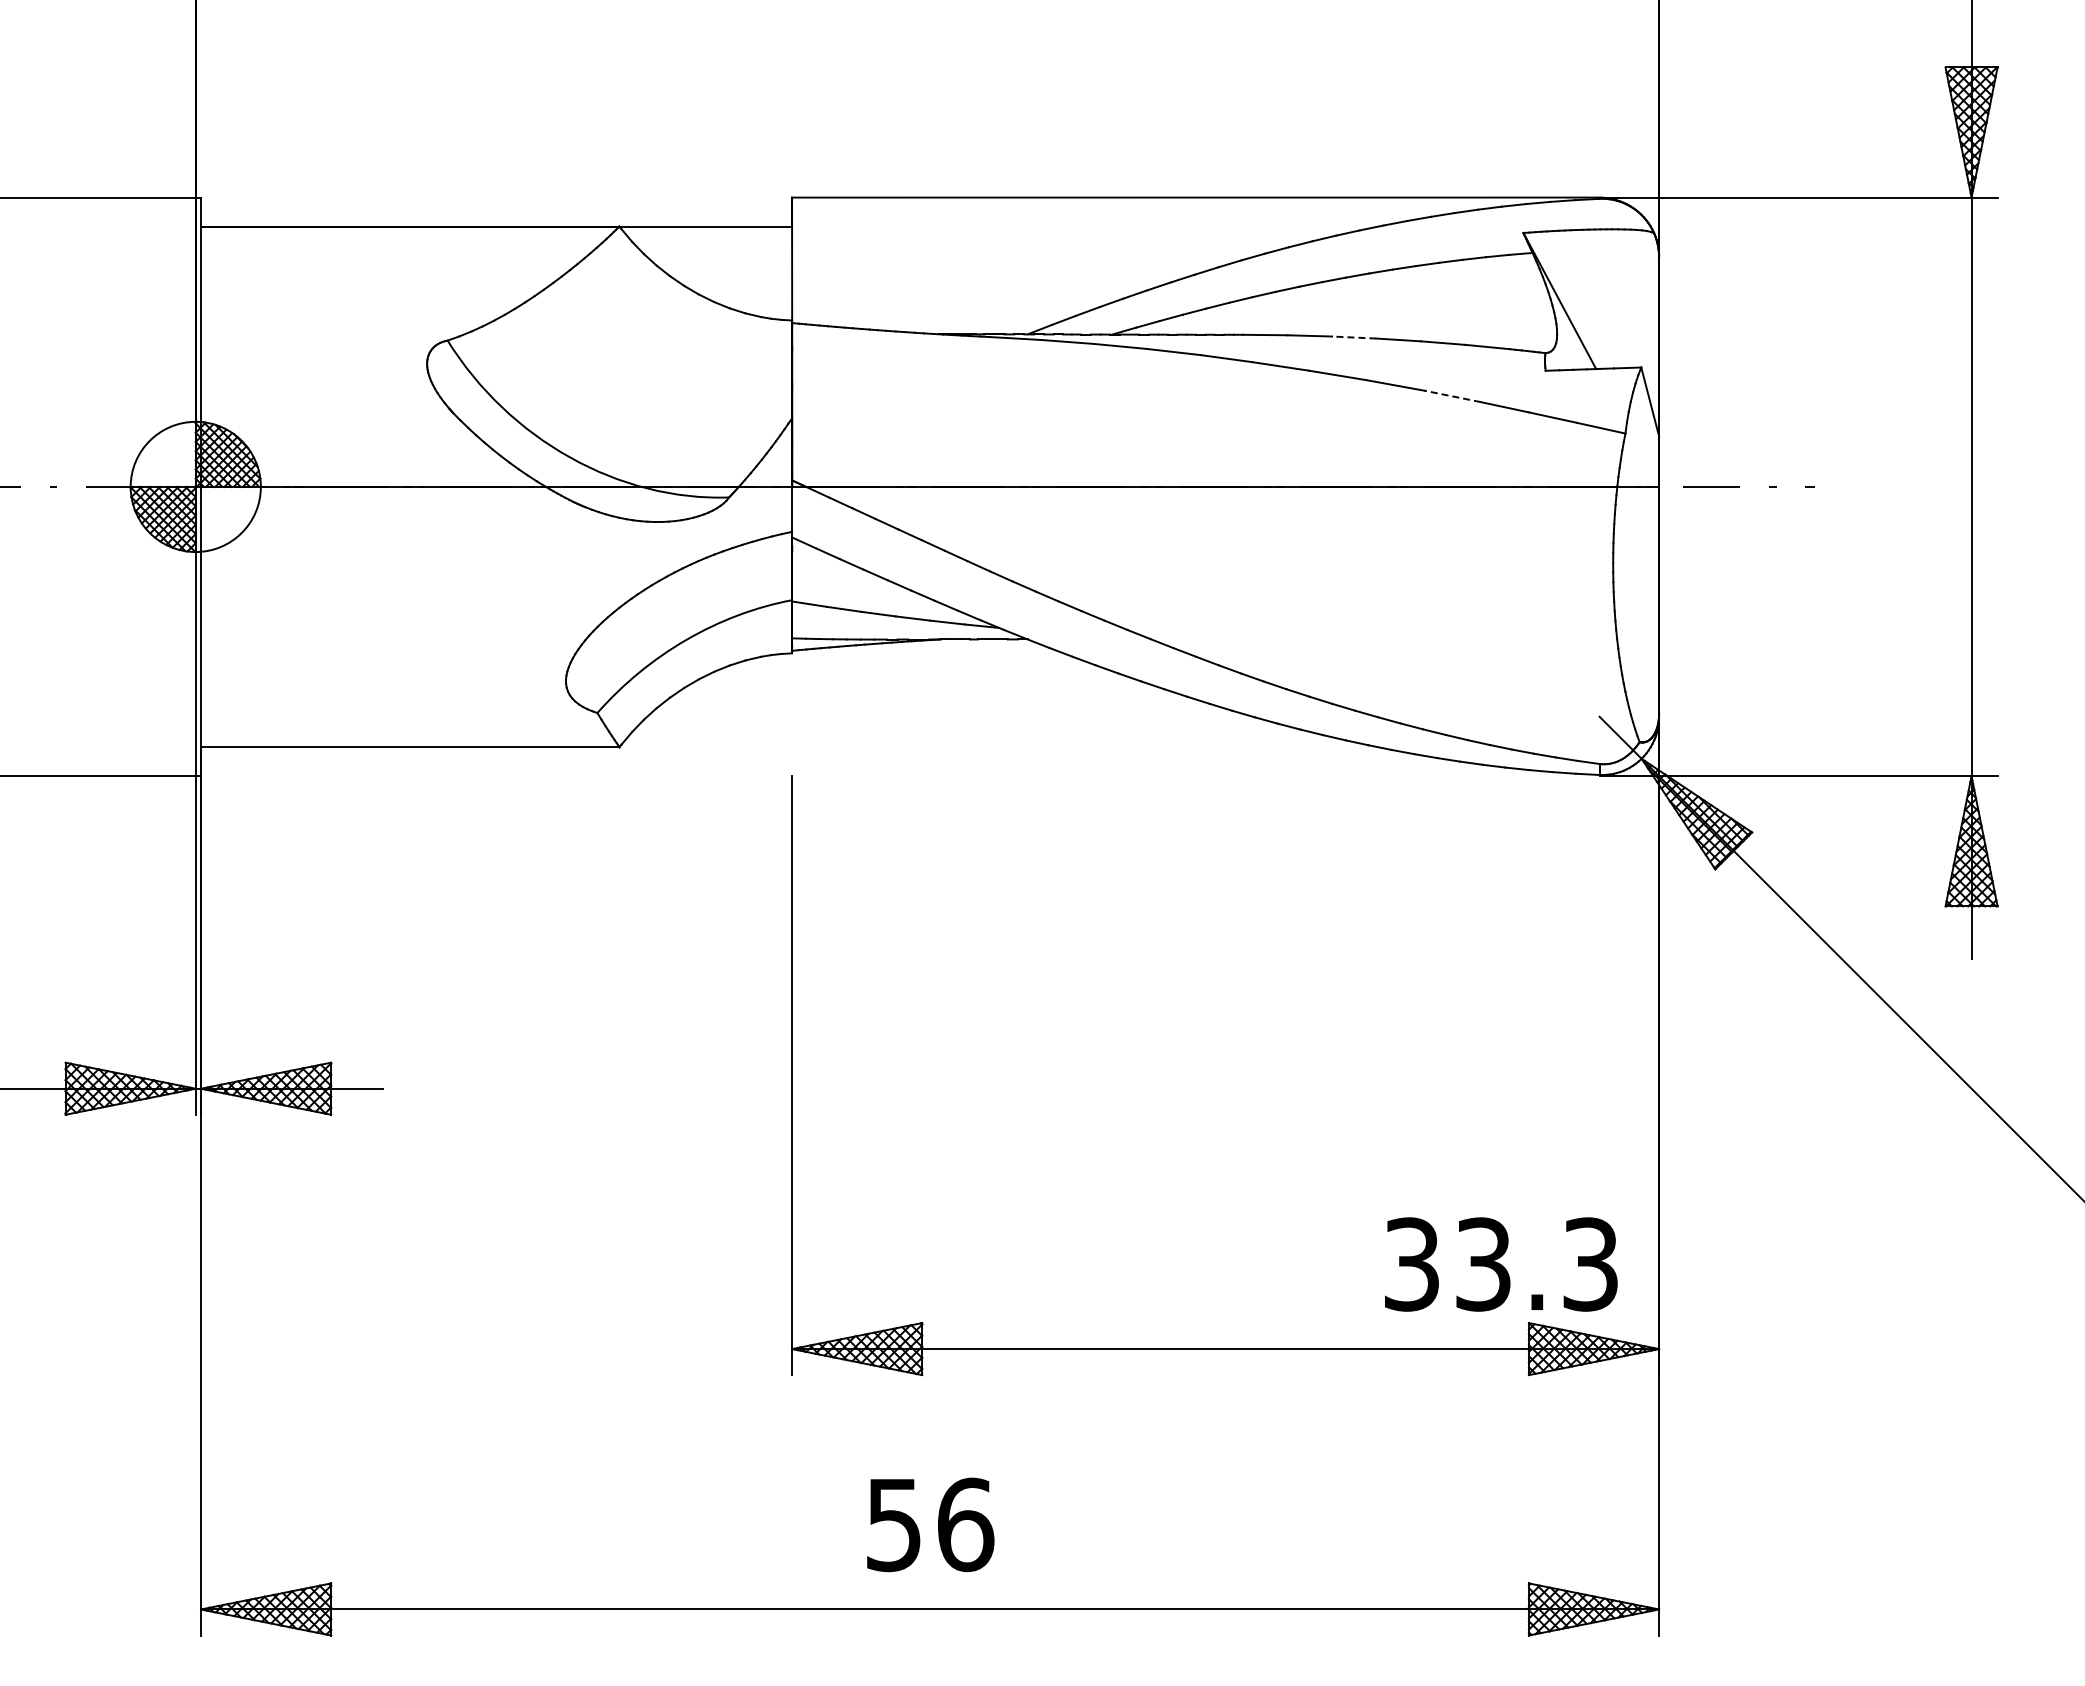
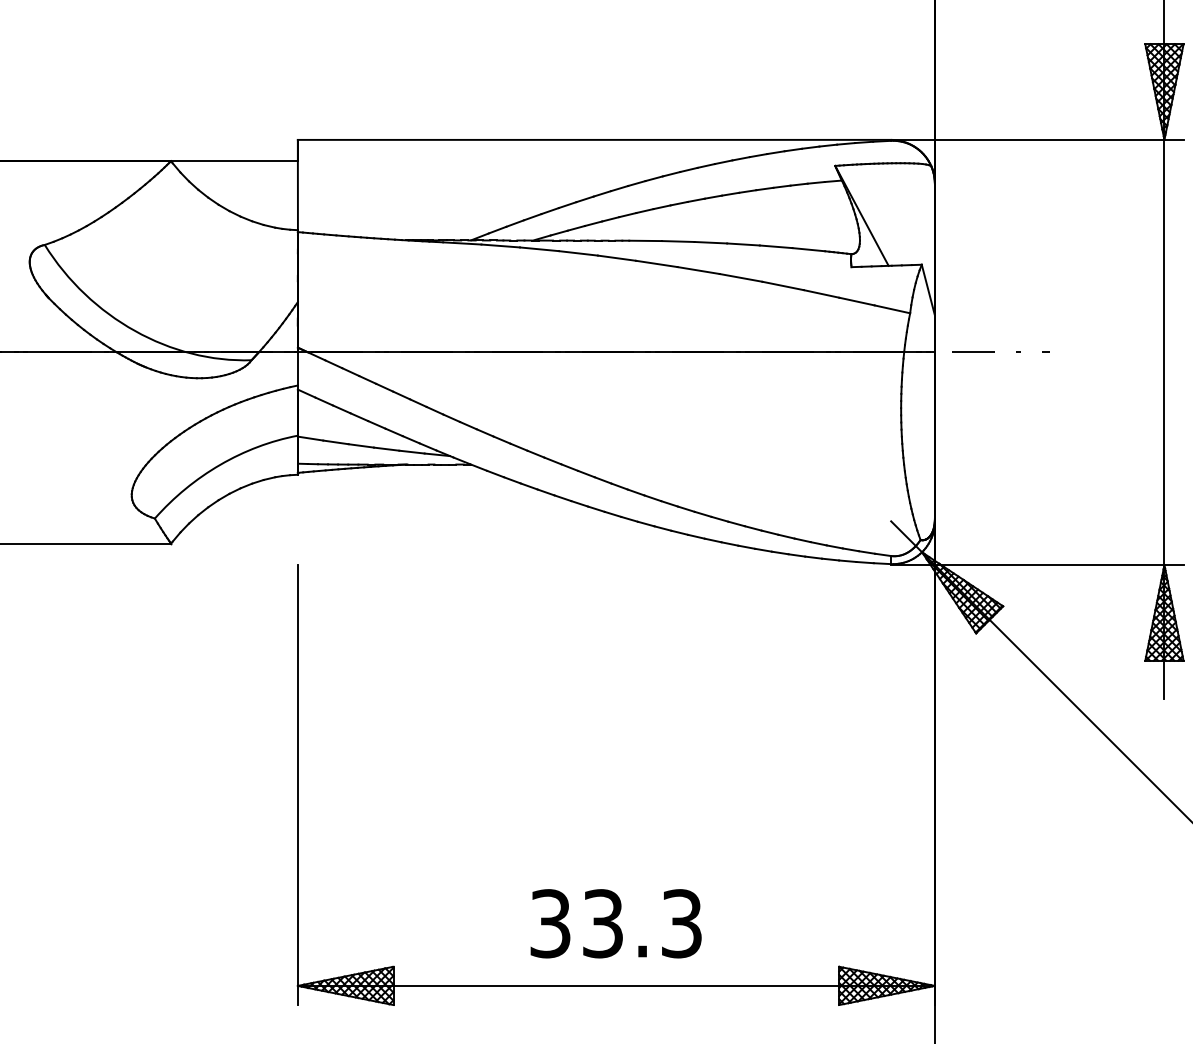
line: (1353, 337) -> (710, 242), dashed -> solid
line: (1452, 396) -> (783, 286), dashed -> solid
text: (1501, 1264) -> (616, 923), moved

